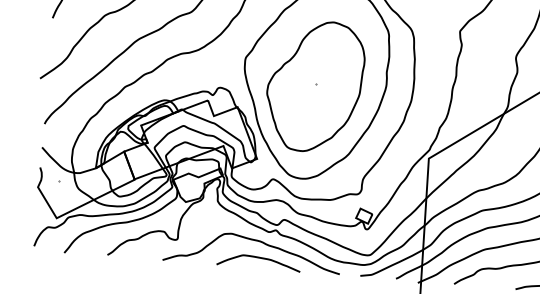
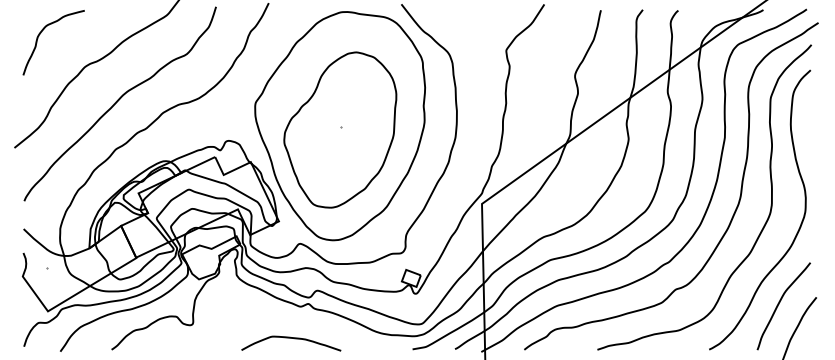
curve: (253, 240) -> (282, 318), removed

